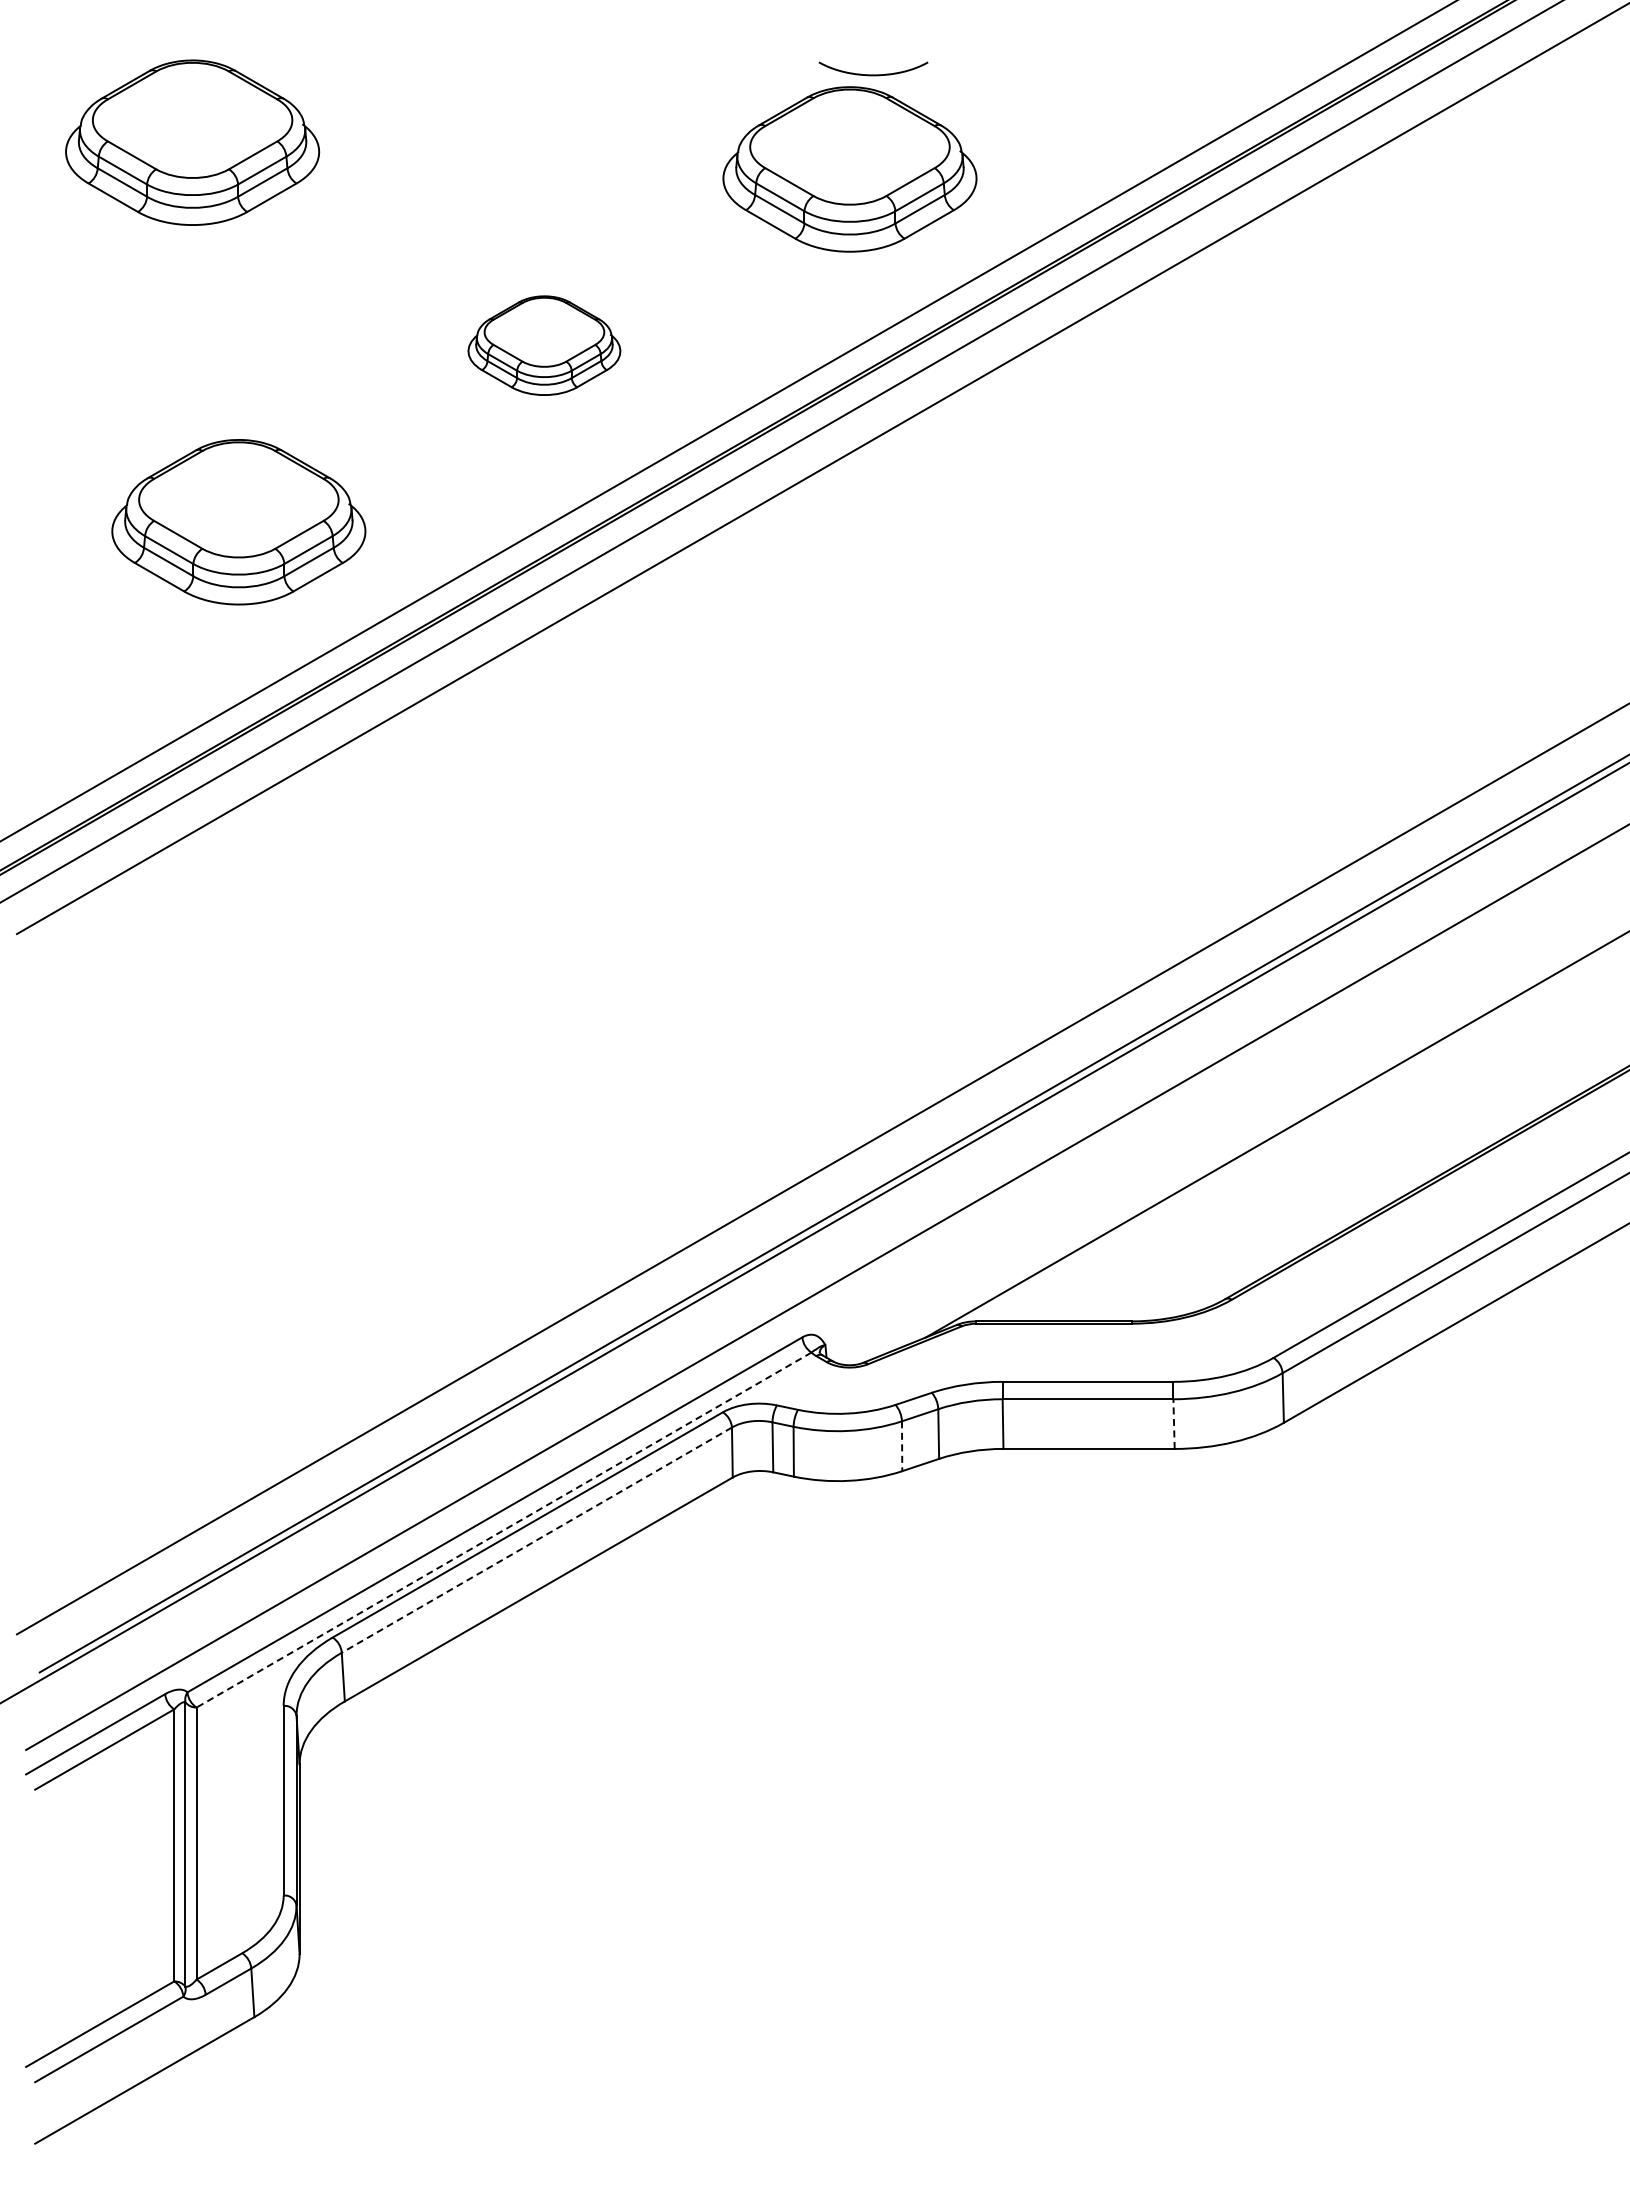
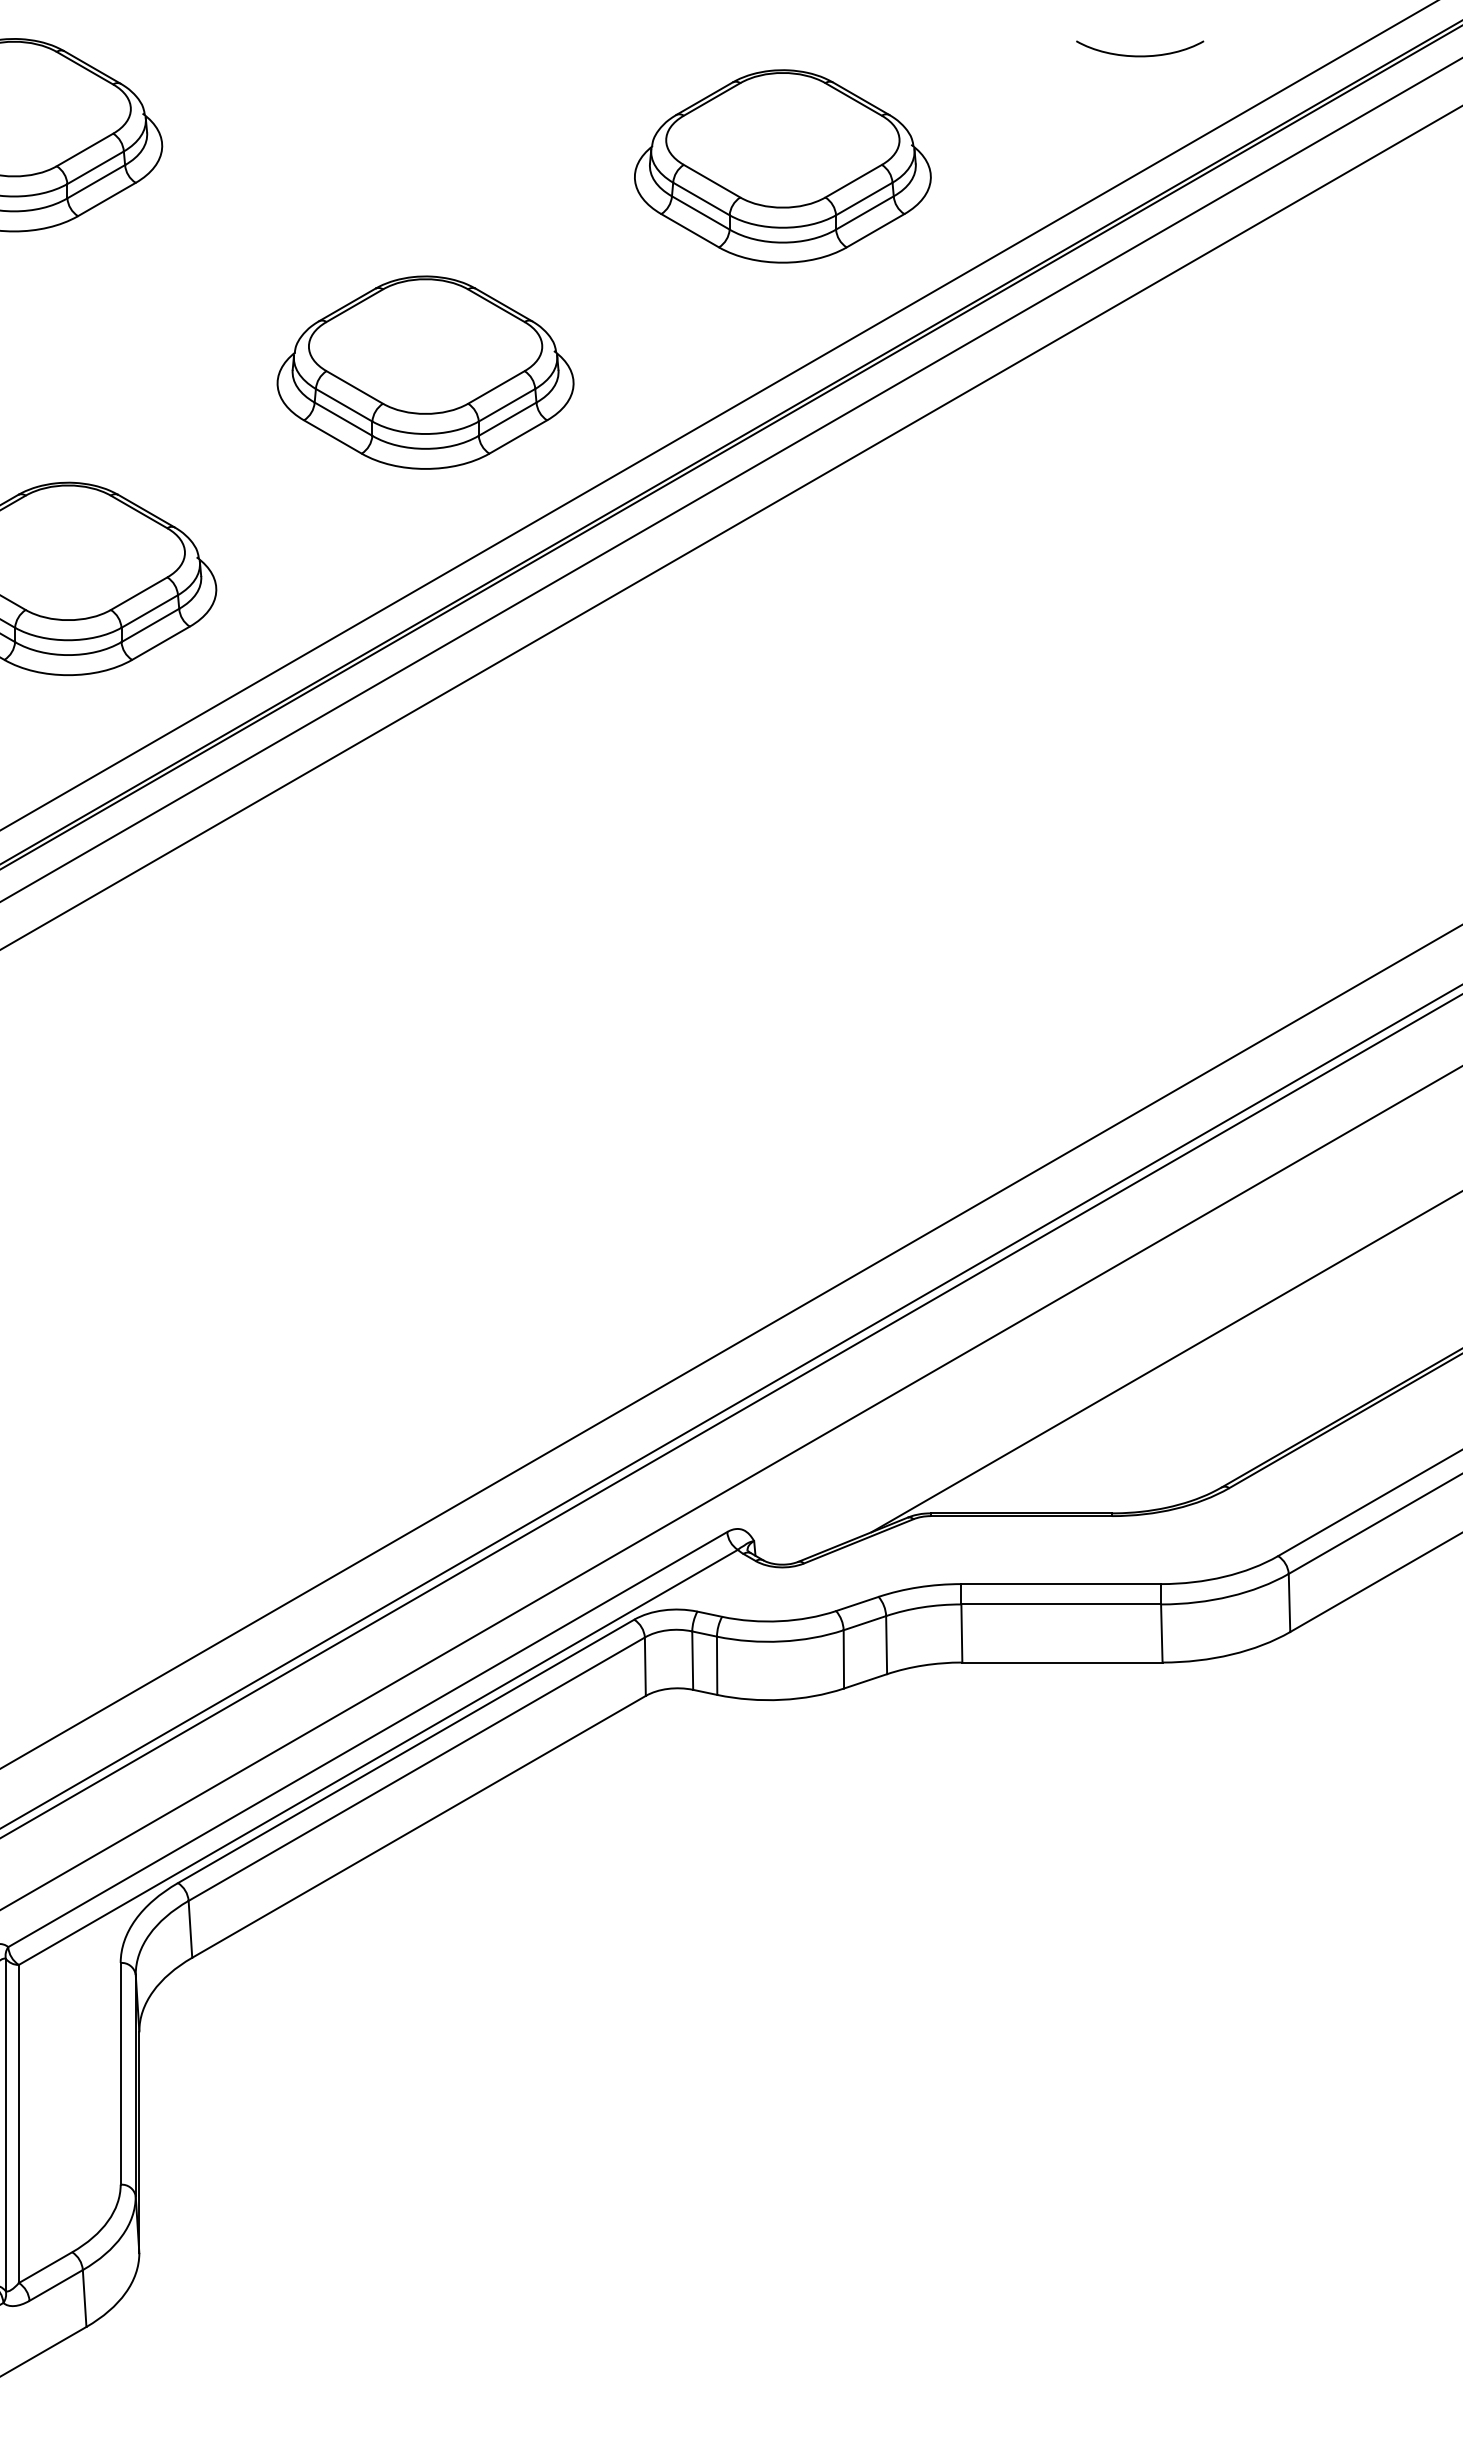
curve: (873, 74) -> (1140, 55), moved
part: (544, 345) -> (425, 372), size x1.67
line: (1174, 1424) -> (1162, 1633), dashed -> solid
line: (902, 1446) -> (844, 1659), dashed -> solid
line: (503, 1530) -> (377, 1757), dashed -> solid
line: (536, 1540) -> (416, 1769), dashed -> solid

